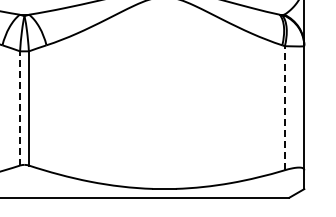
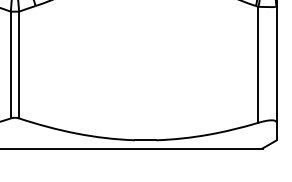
line: (20, 107) -> (11, 64), dashed -> solid
line: (284, 107) -> (258, 64), dashed -> solid

